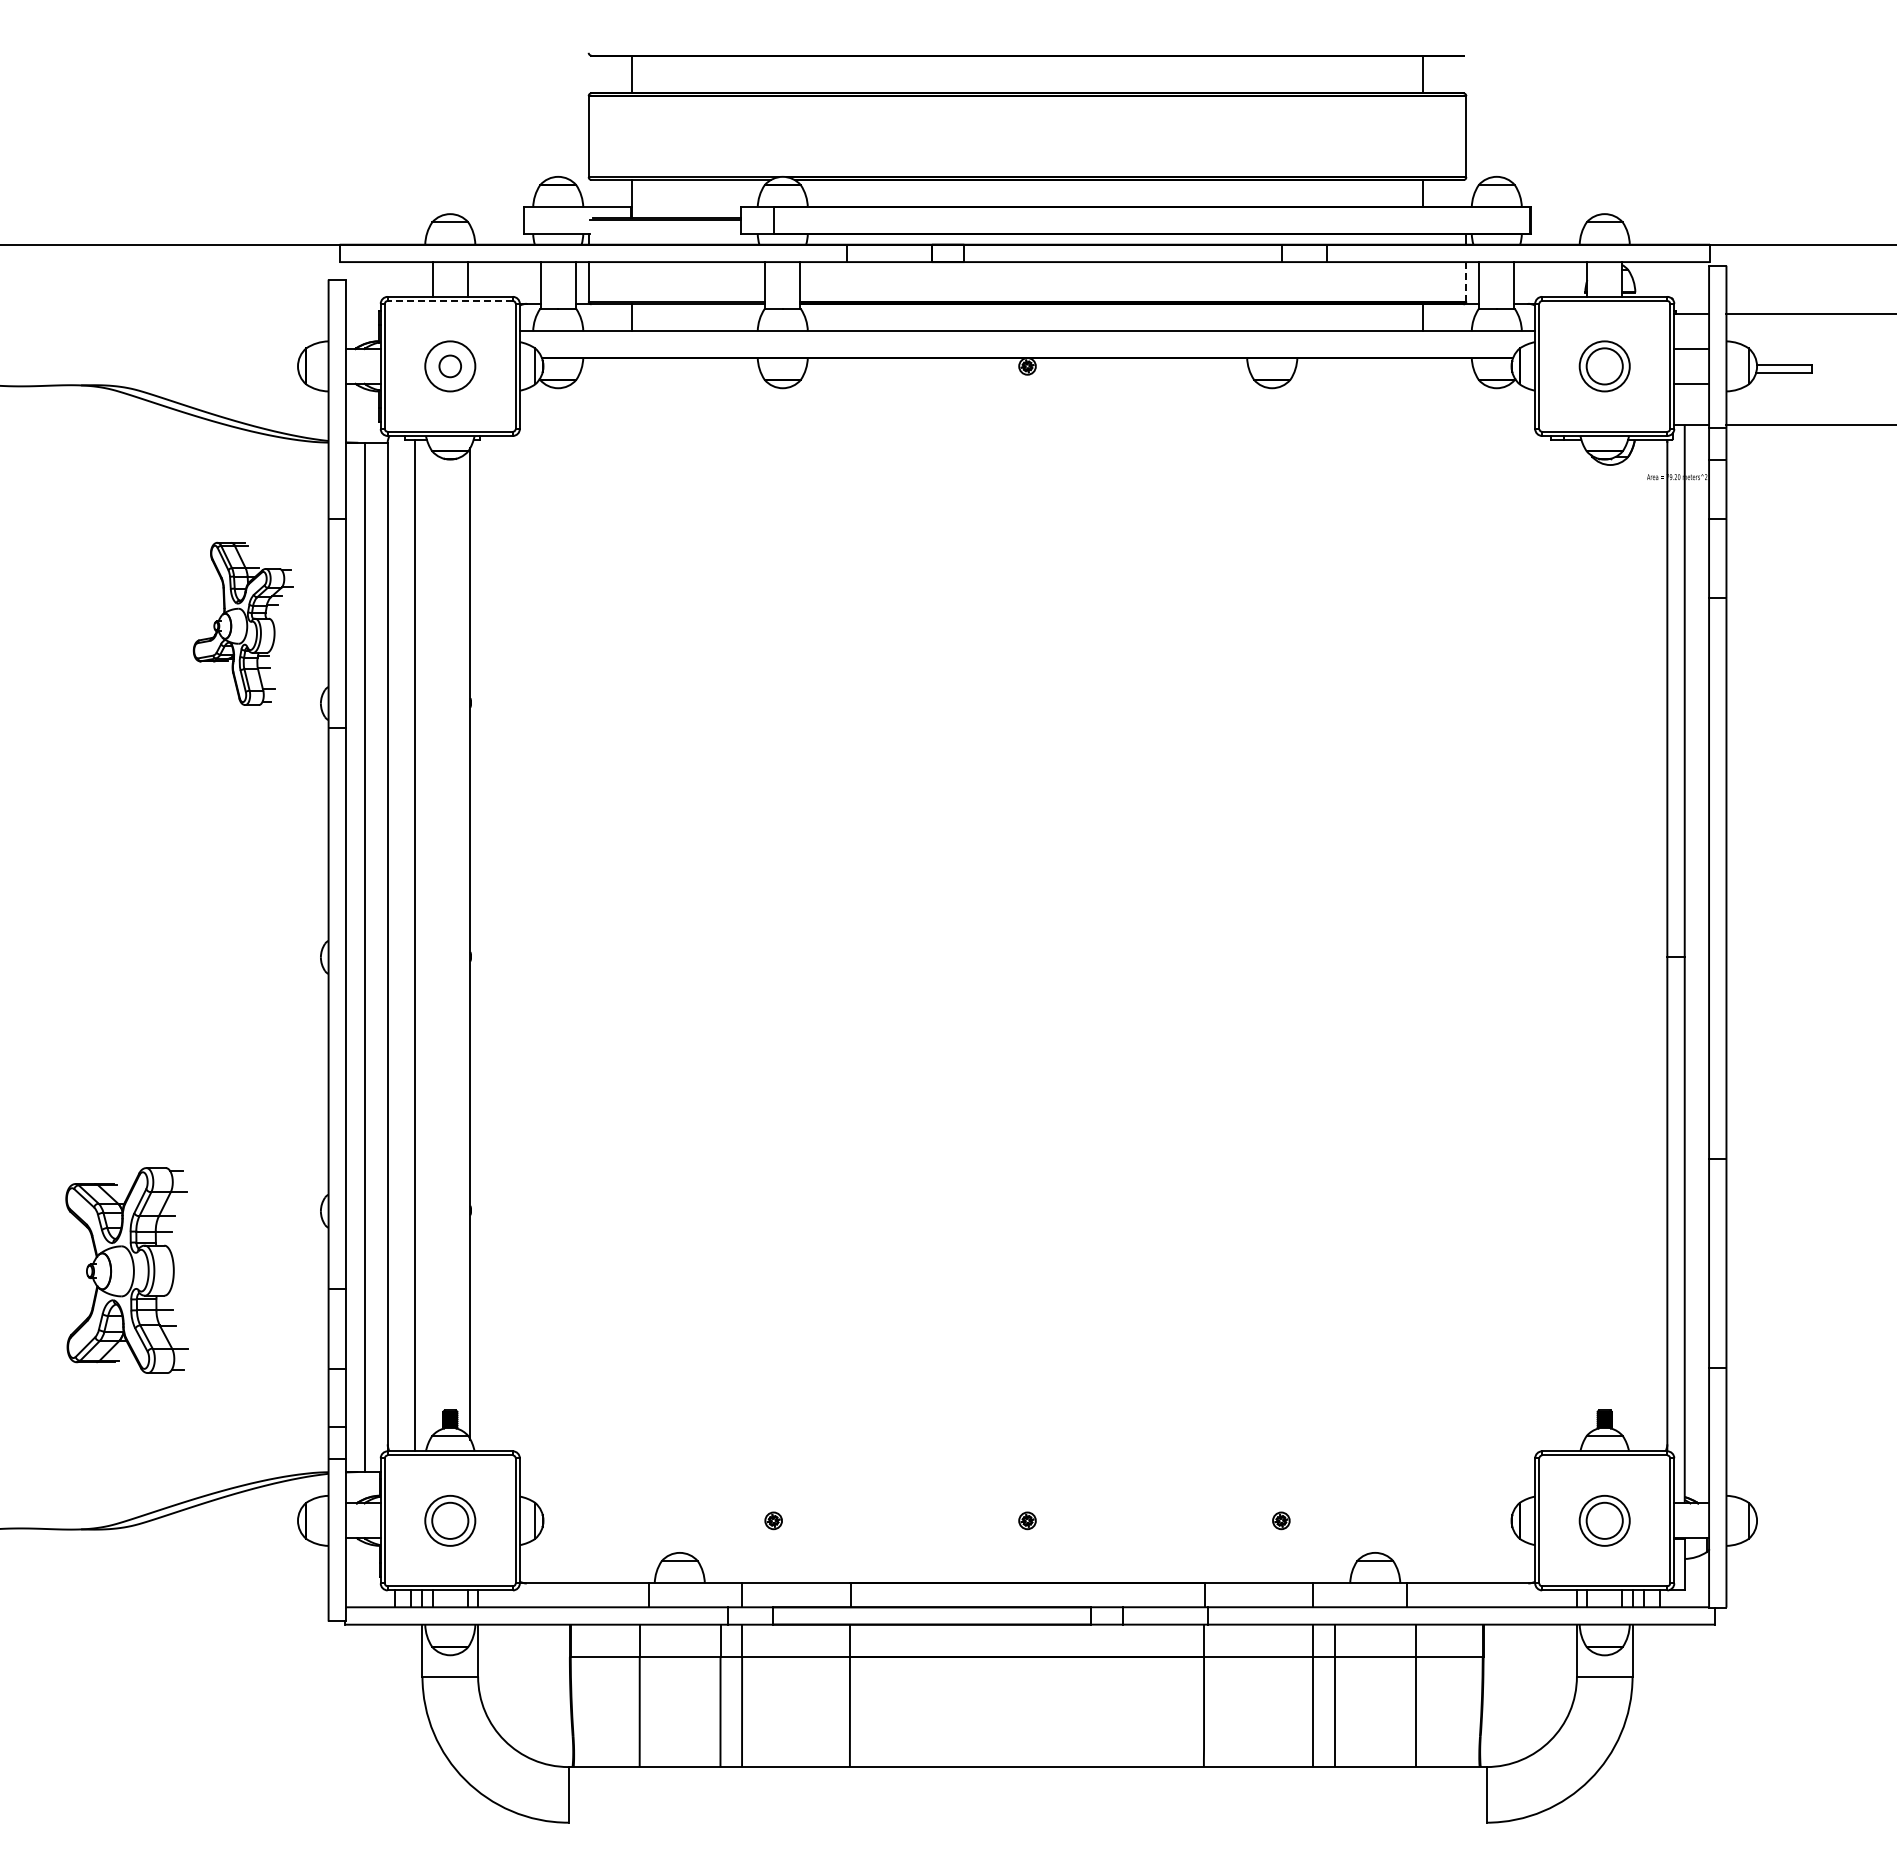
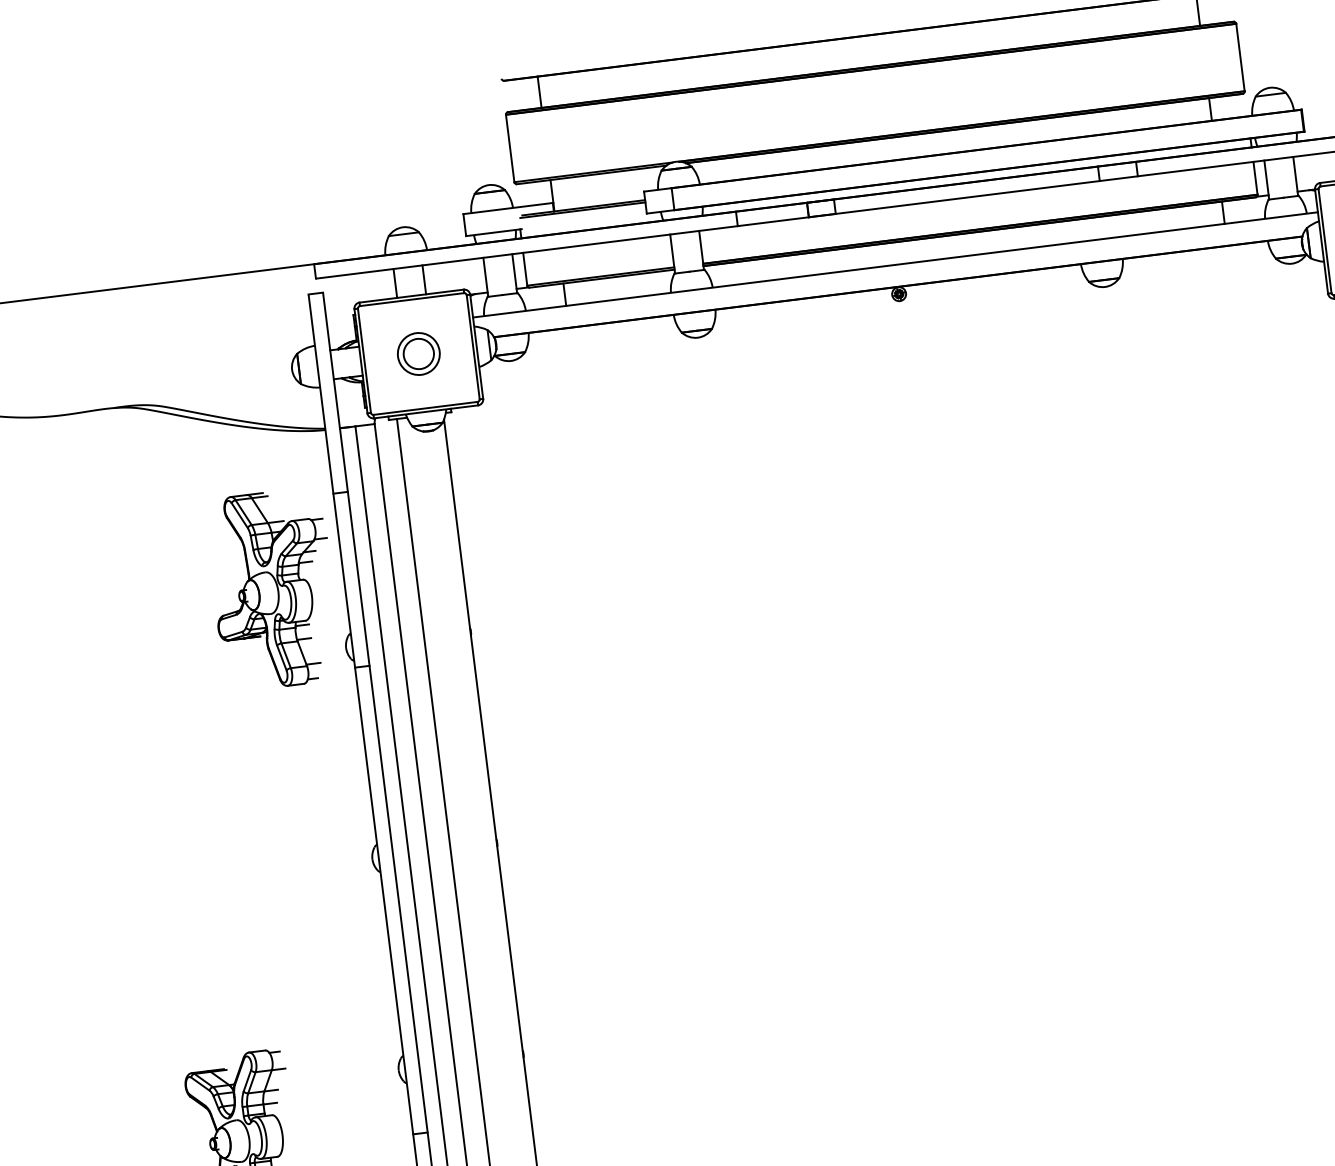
line: (1466, 281) -> (1255, 178), dashed -> solid
line: (450, 301) -> (412, 299), dashed -> solid
circle: (450, 366) -> (419, 354), size x1.67
part: (242, 623) -> (272, 589), size x1.43

